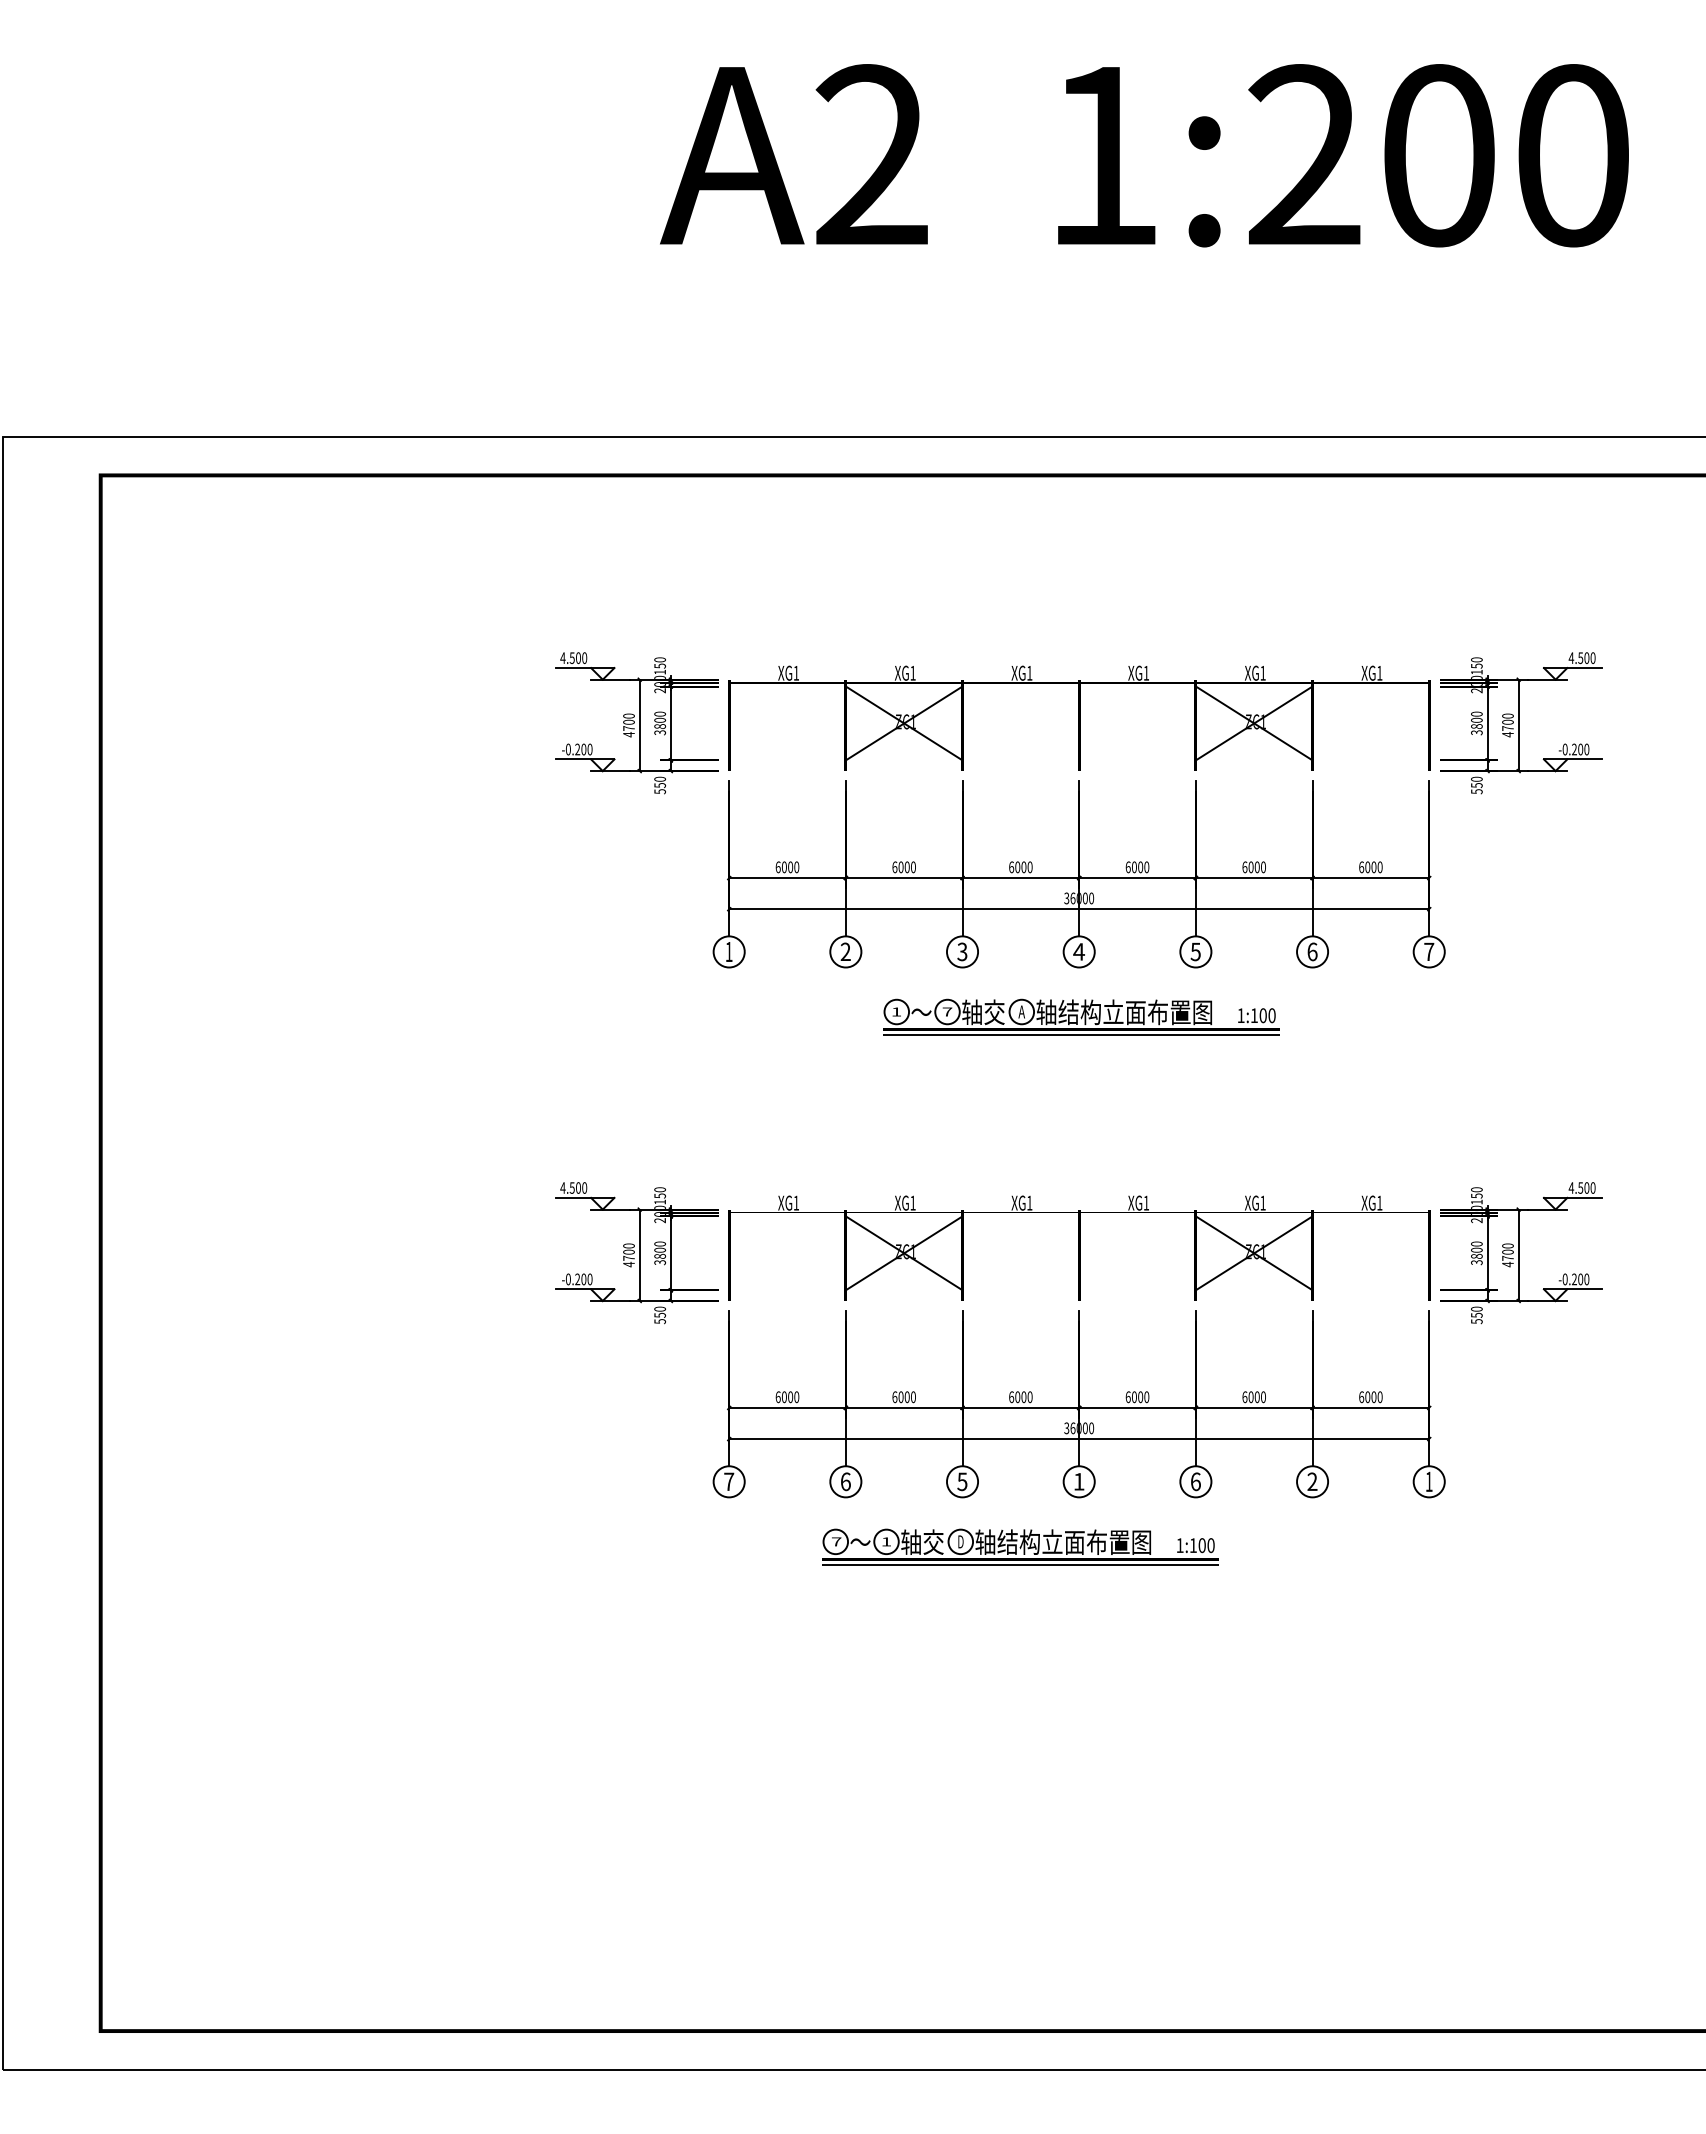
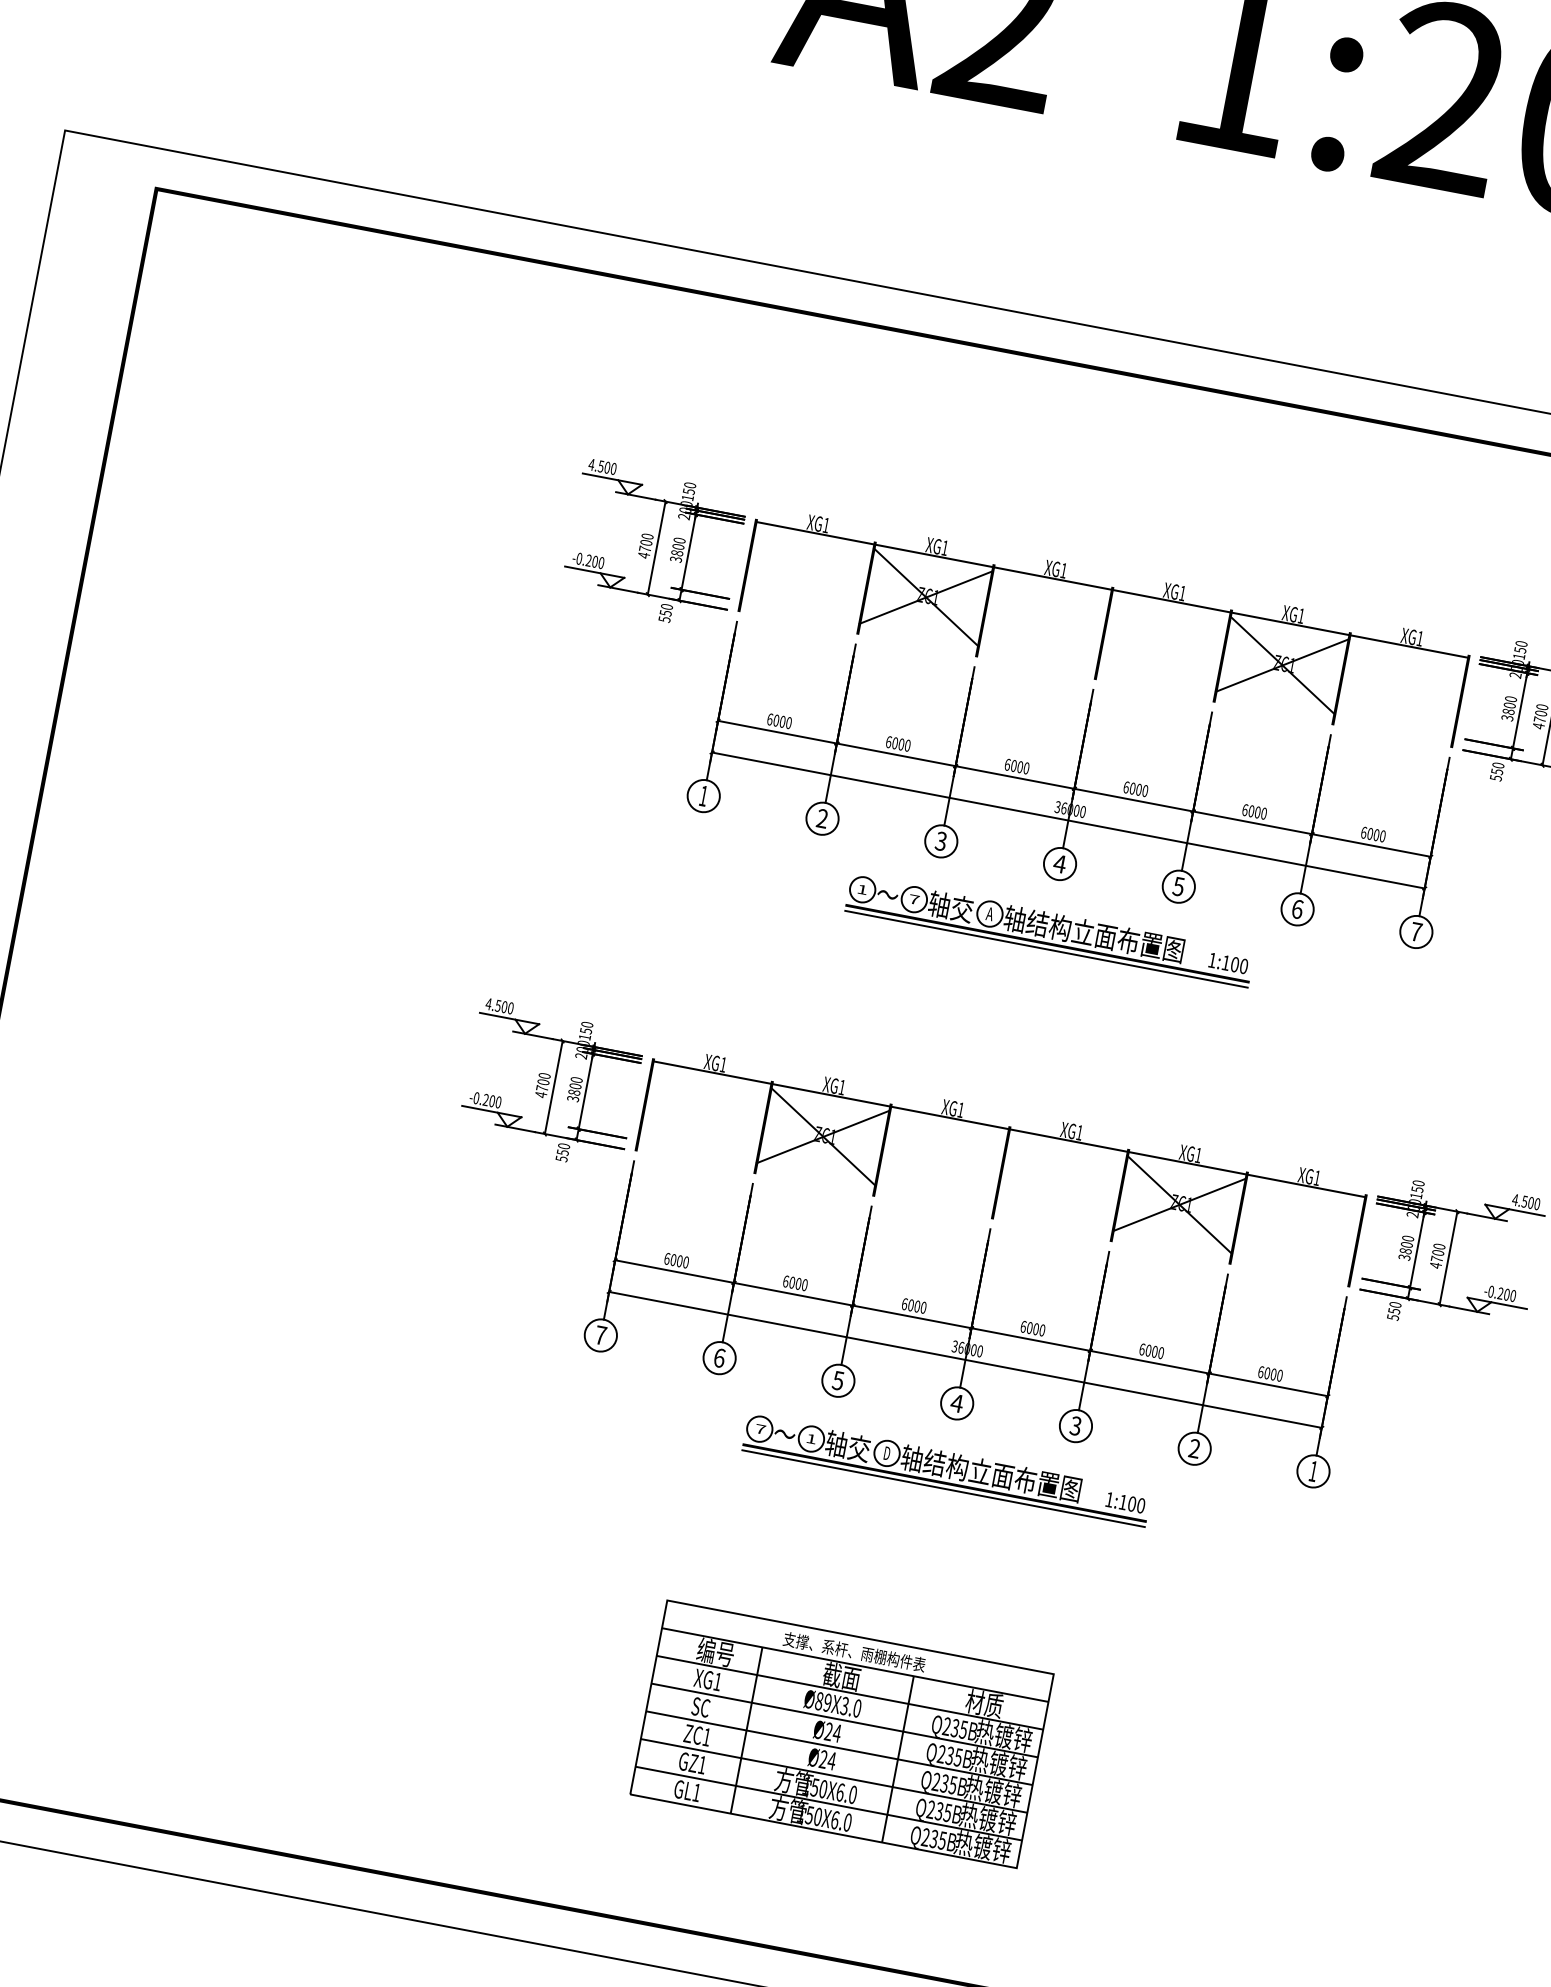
text: (1078, 1481) -> (956, 1402), 1 -> 4
text: (1195, 1481) -> (1075, 1425), 6 -> 3
part: (1020, 1546) -> (946, 1469), moved
part: (1029, 1816) -> (841, 1734), added

